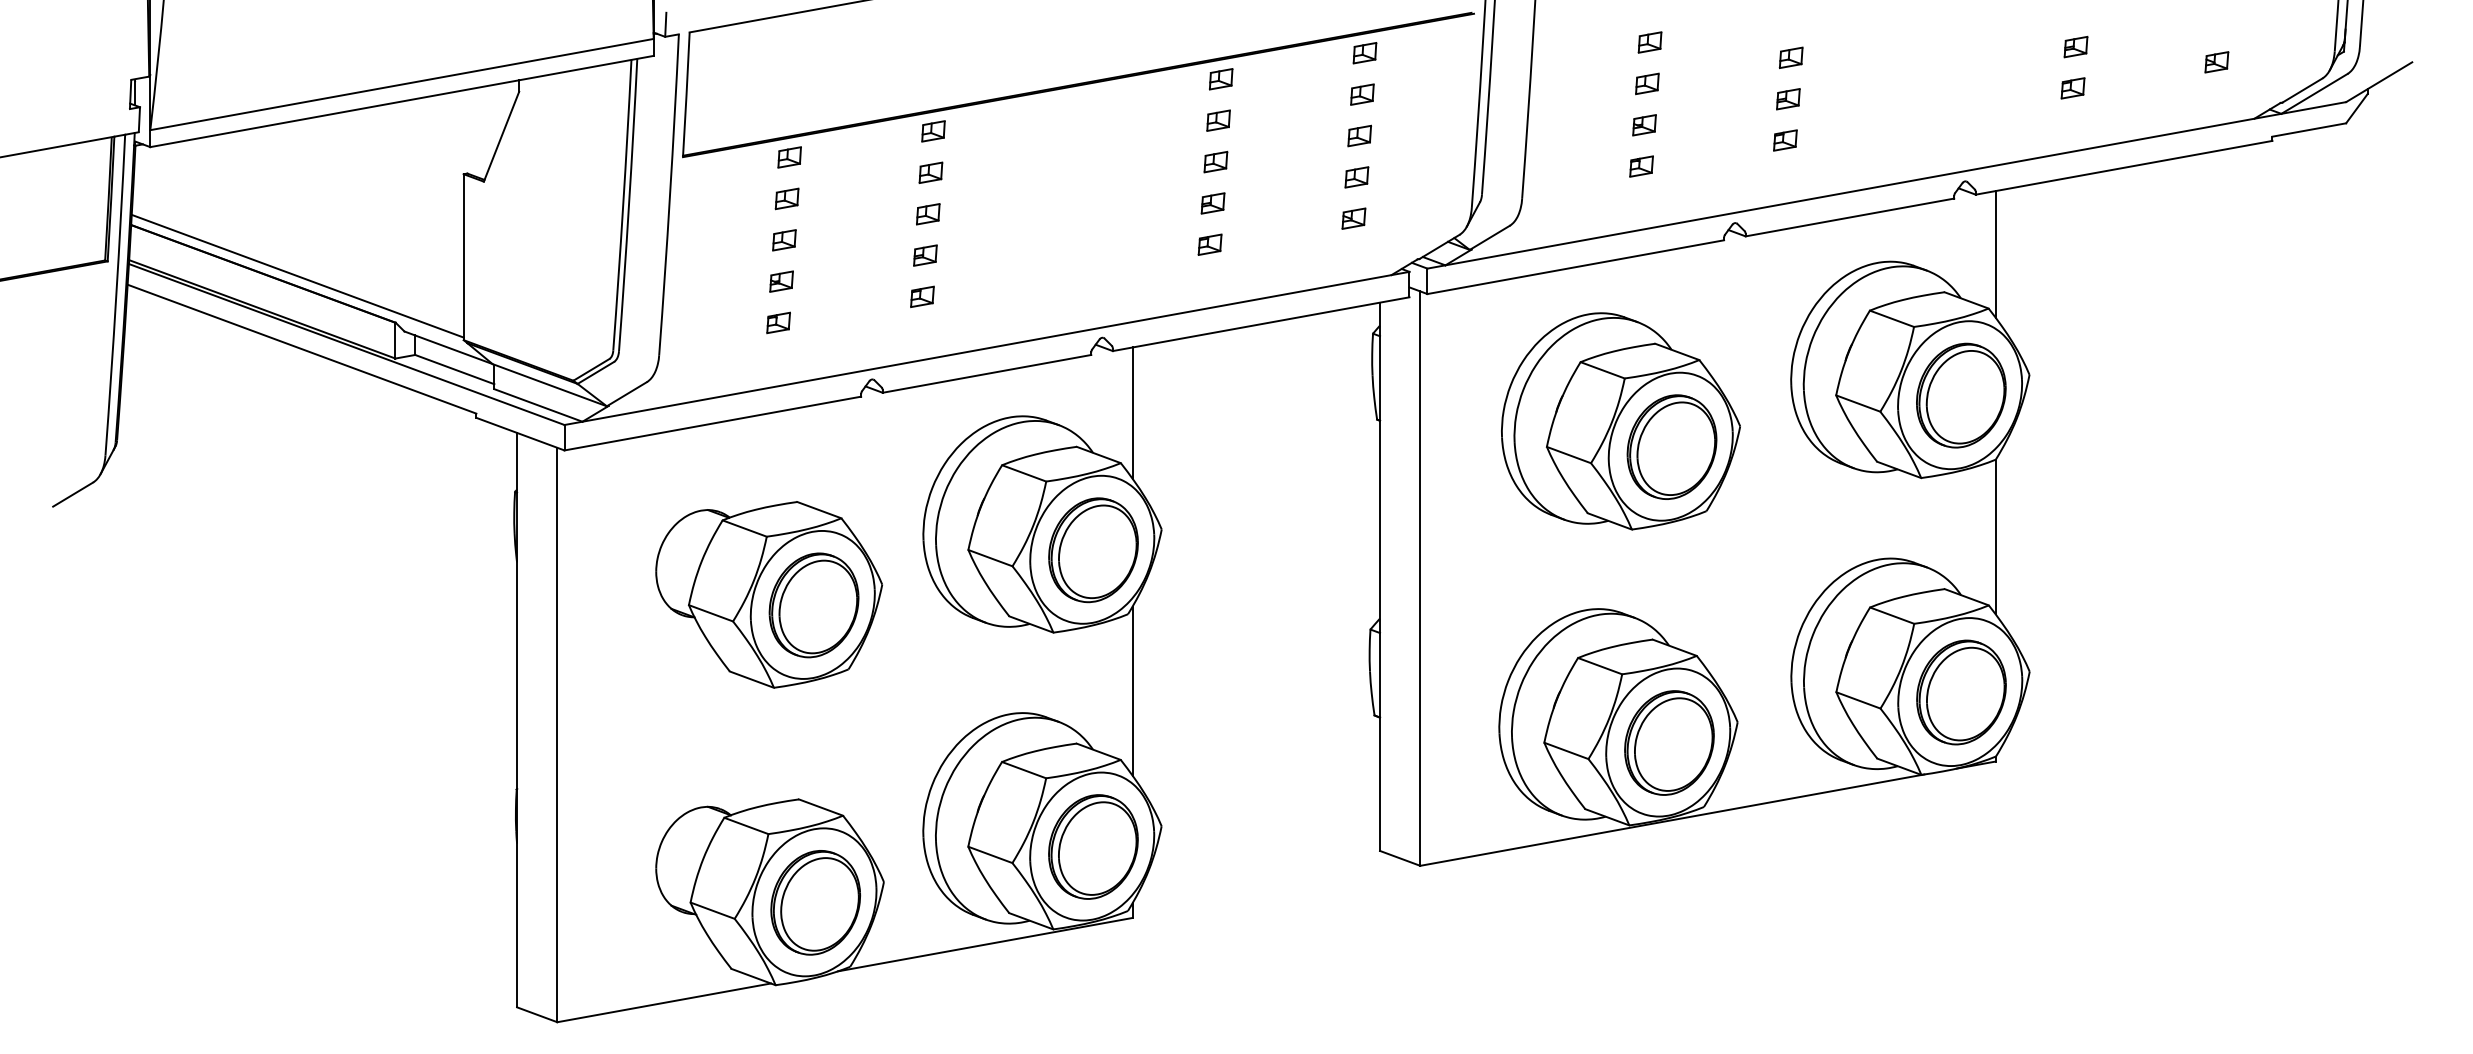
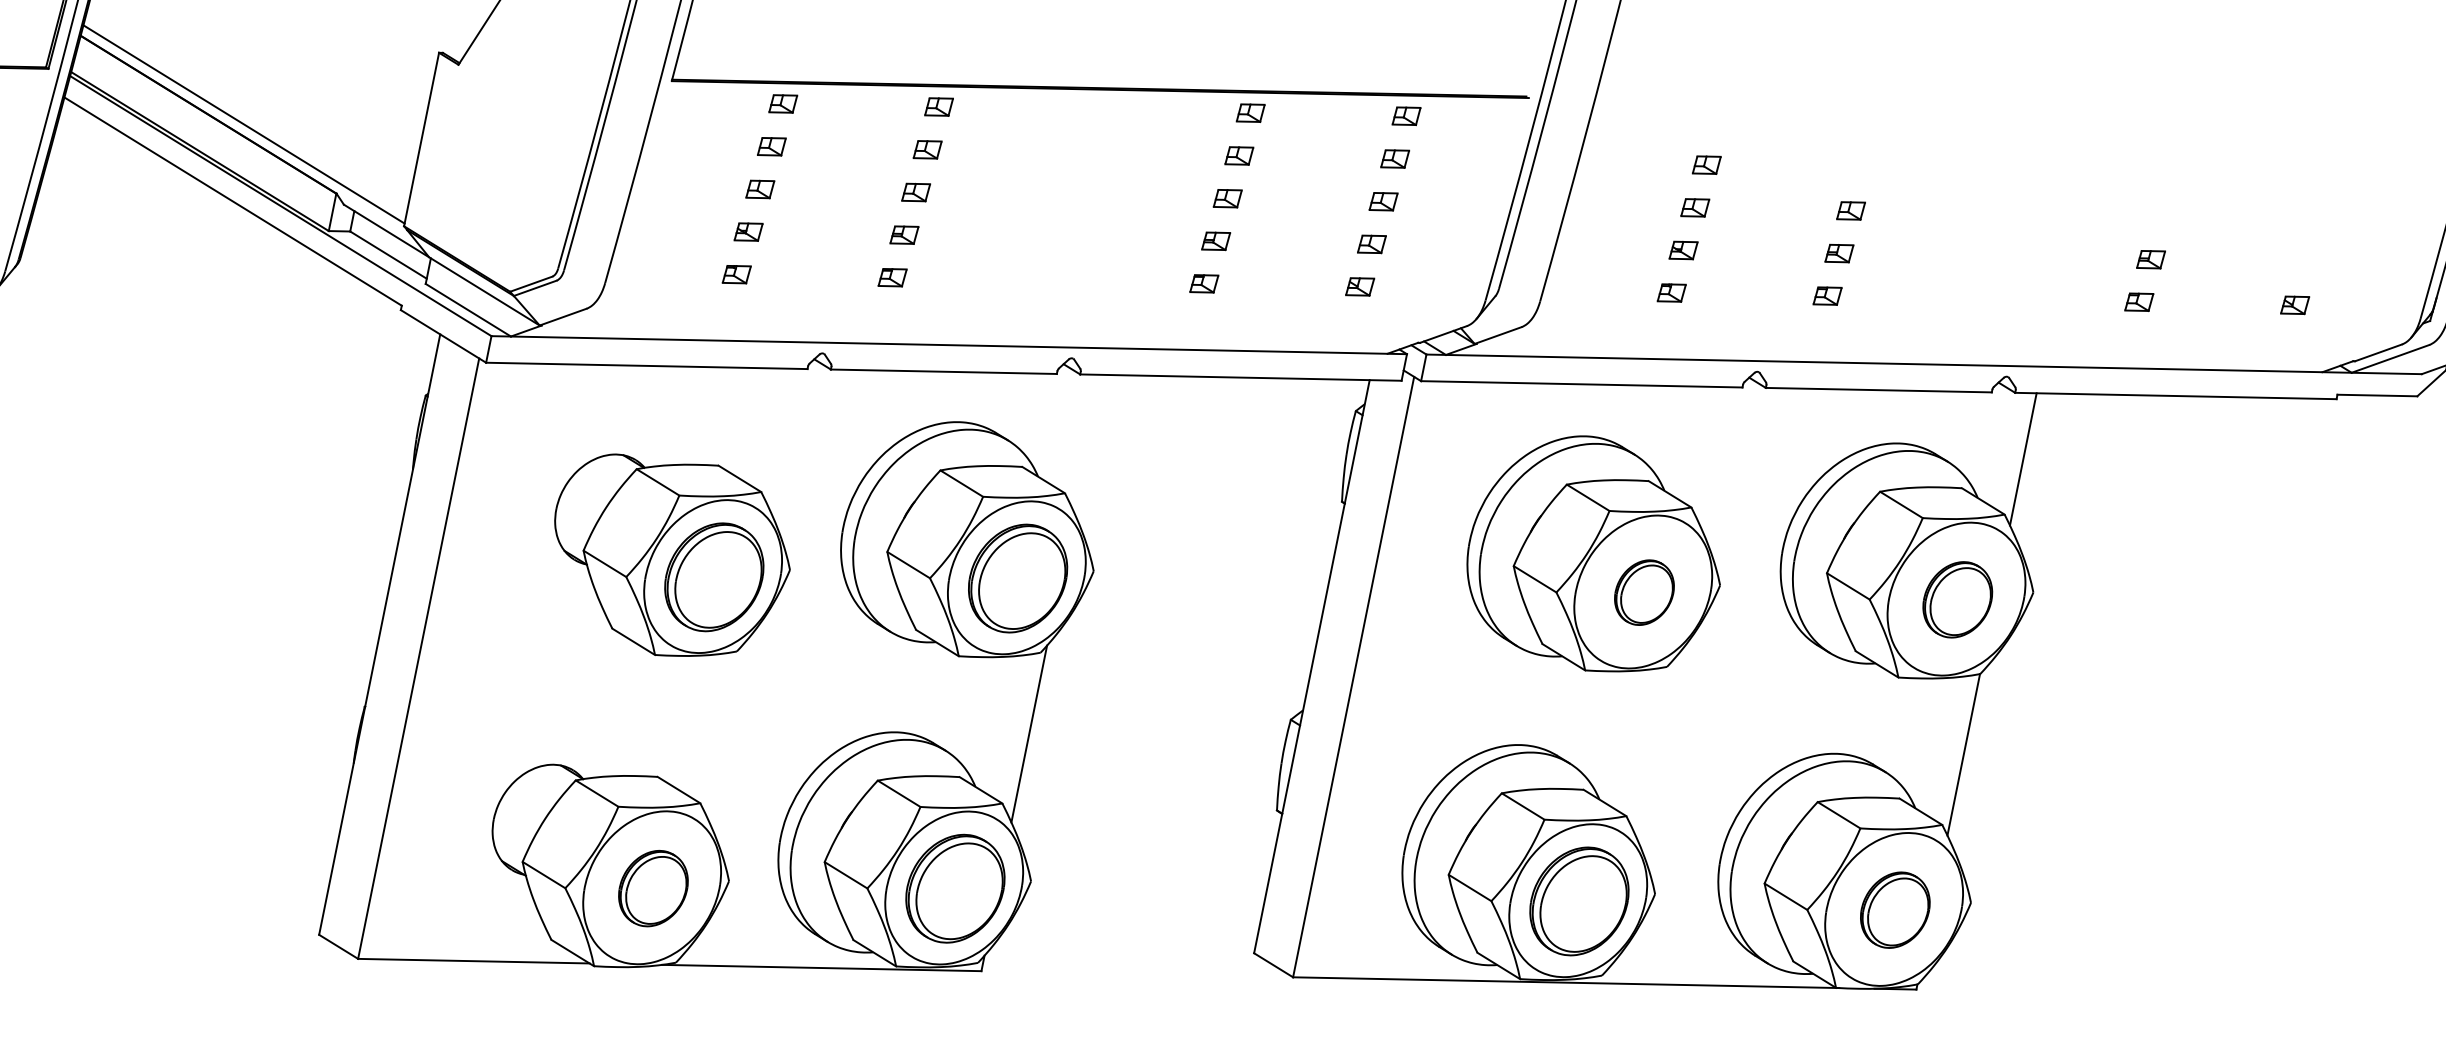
part: (1961, 395) -> (1957, 599), size x0.7
line: (1132, 412) -> (1087, 442), removed
part: (1671, 446) -> (1644, 591), size x0.6
part: (1961, 692) -> (1895, 910), size x0.7
part: (815, 902) -> (653, 888), size x0.7

